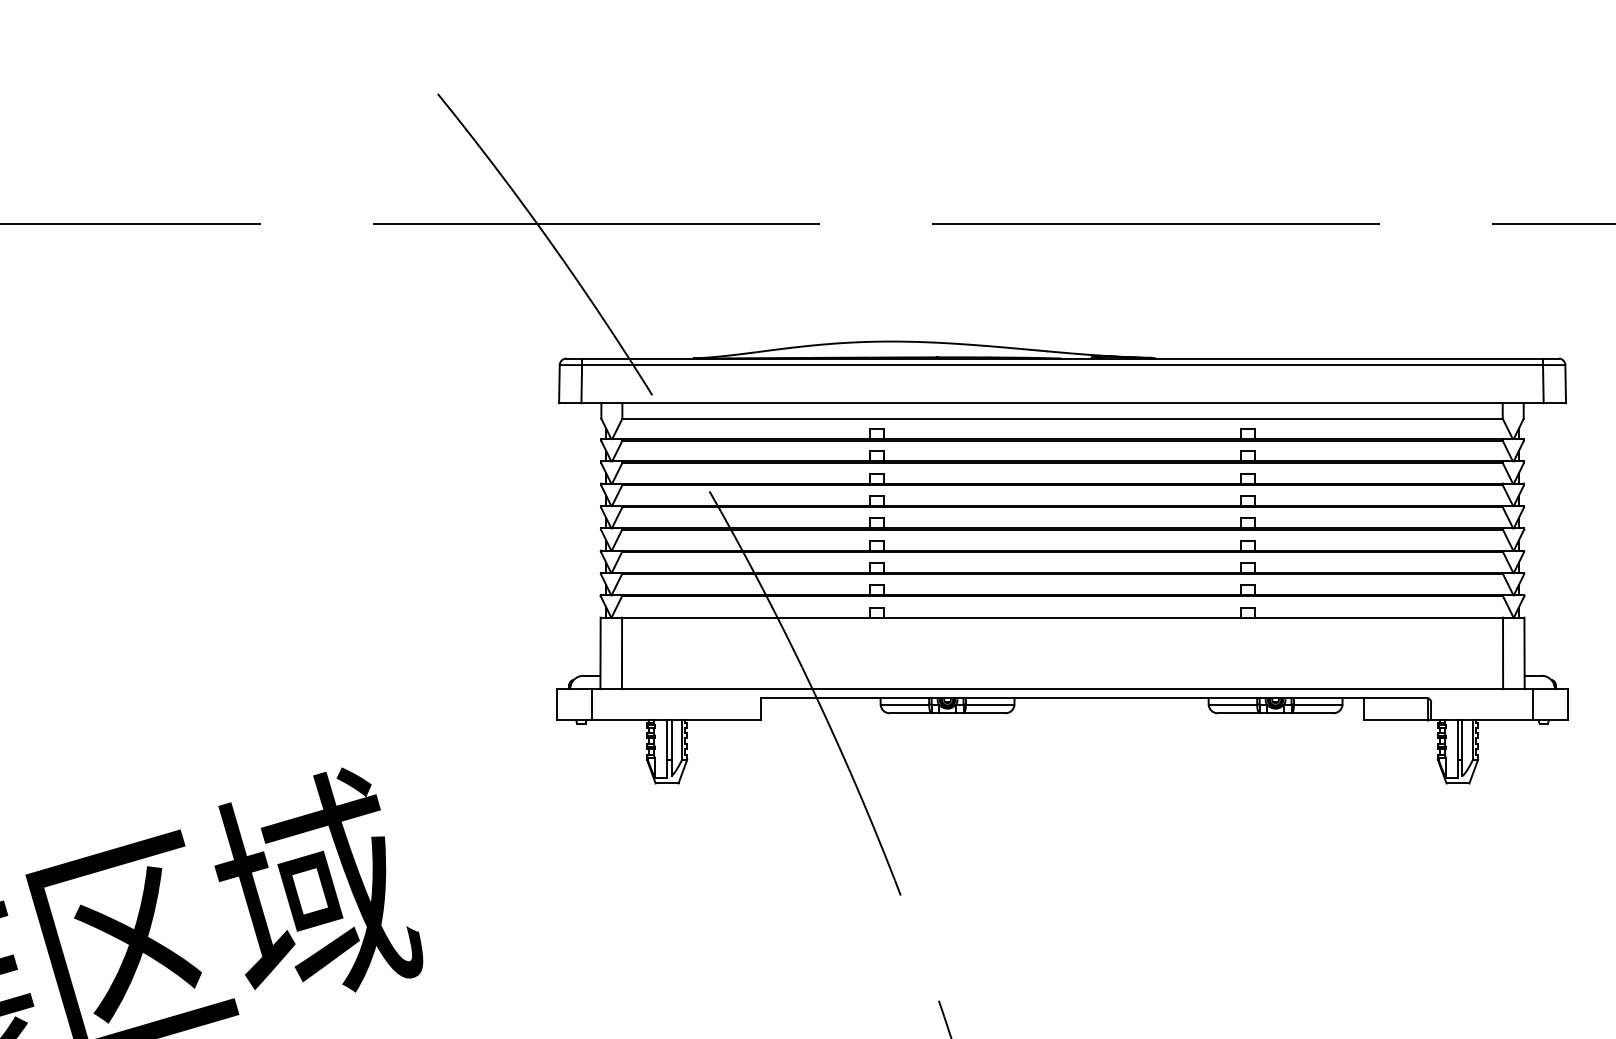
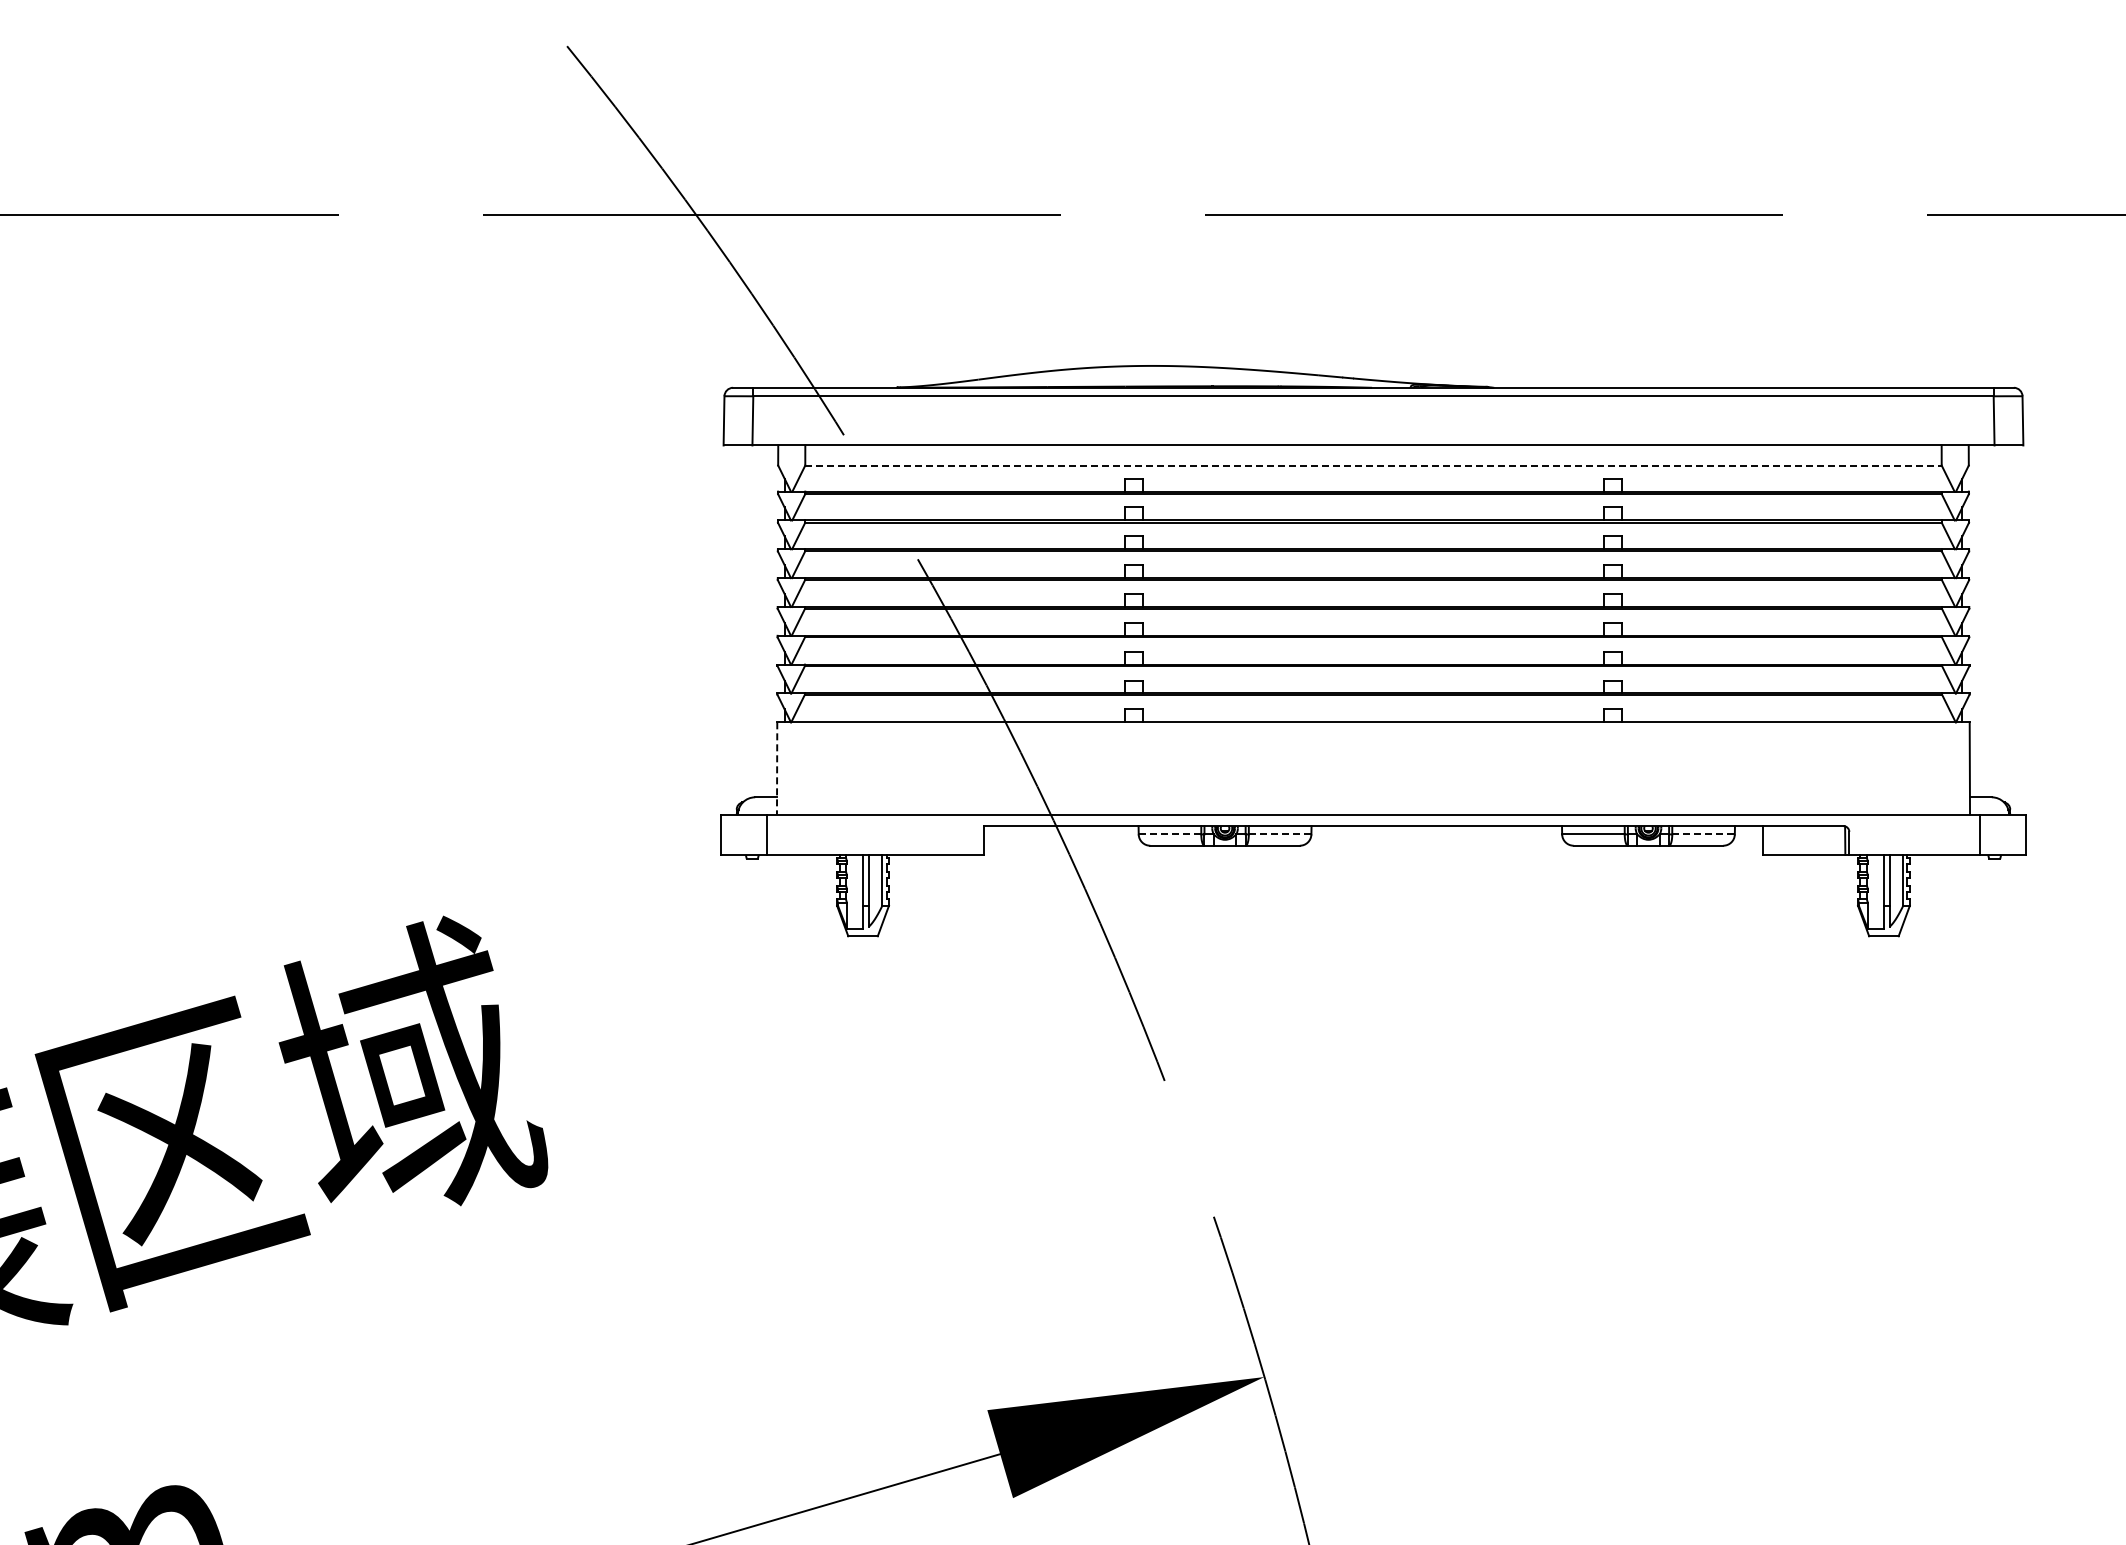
line: (1062, 418) -> (1373, 465), solid -> dashed
line: (600, 653) -> (777, 768), solid -> dashed
line: (621, 653) -> (804, 768), removed
line: (1503, 653) -> (1942, 768), removed
line: (905, 704) -> (1170, 834), solid -> dashed
line: (990, 704) -> (1280, 834), solid -> dashed
line: (1318, 704) -> (1704, 834), solid -> dashed

